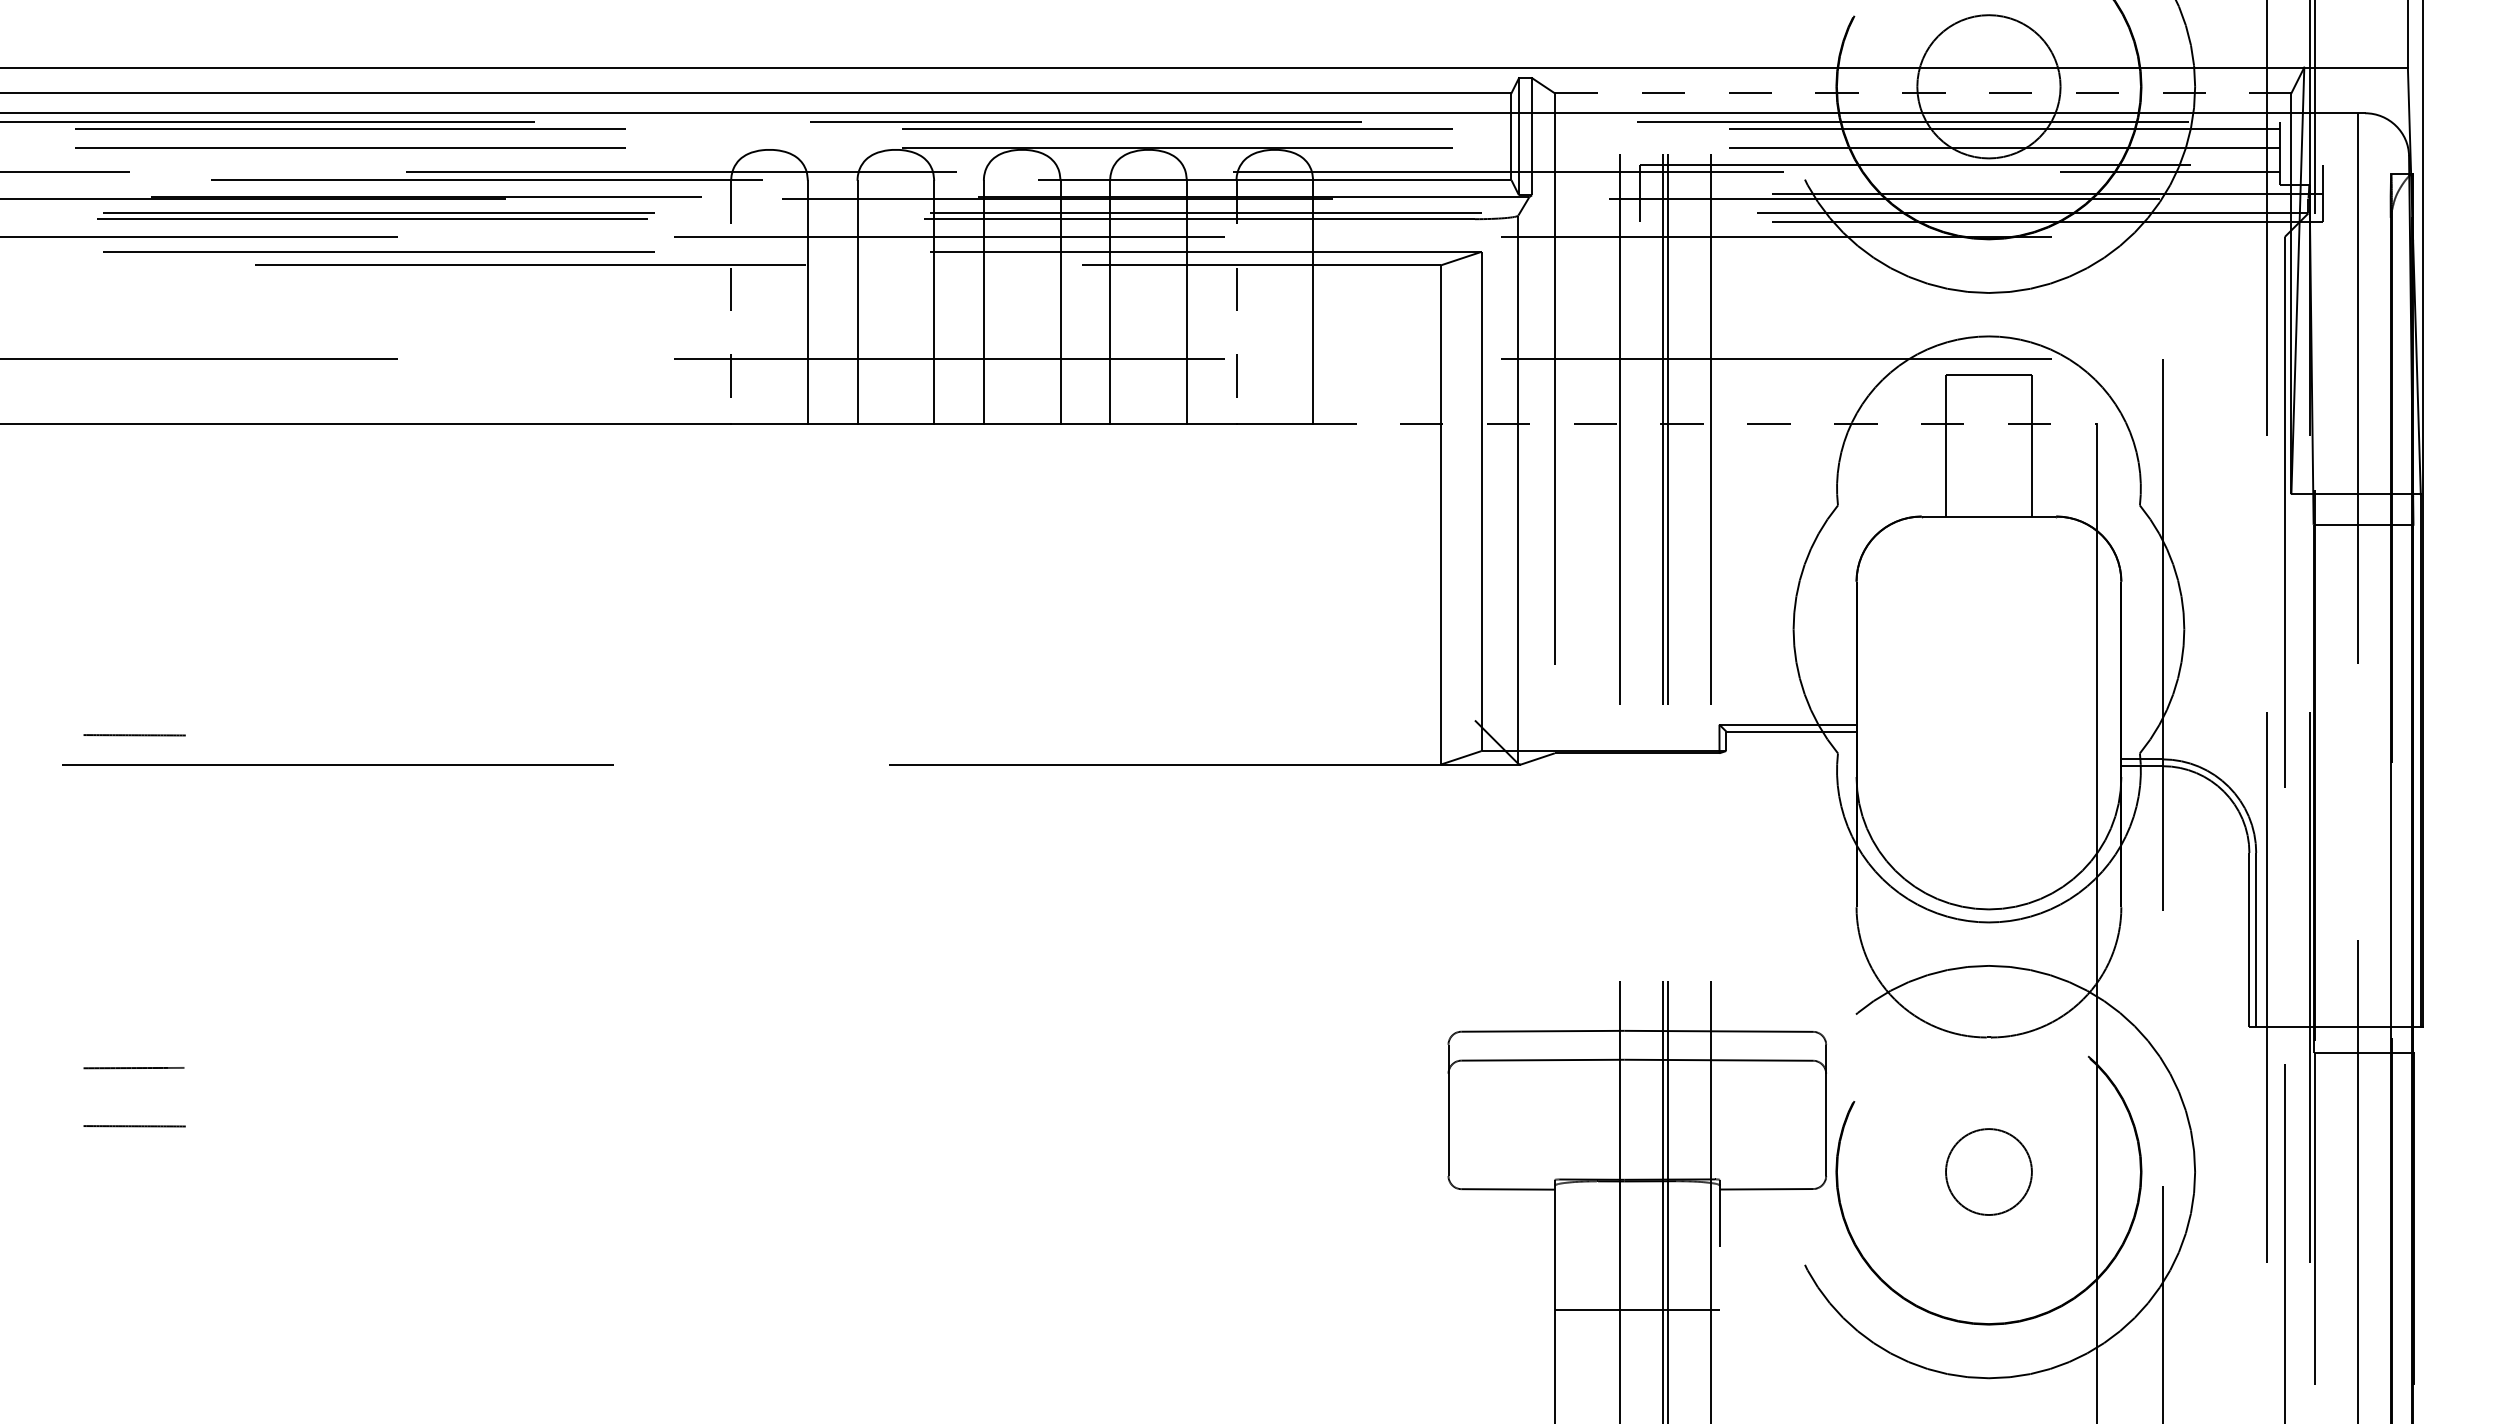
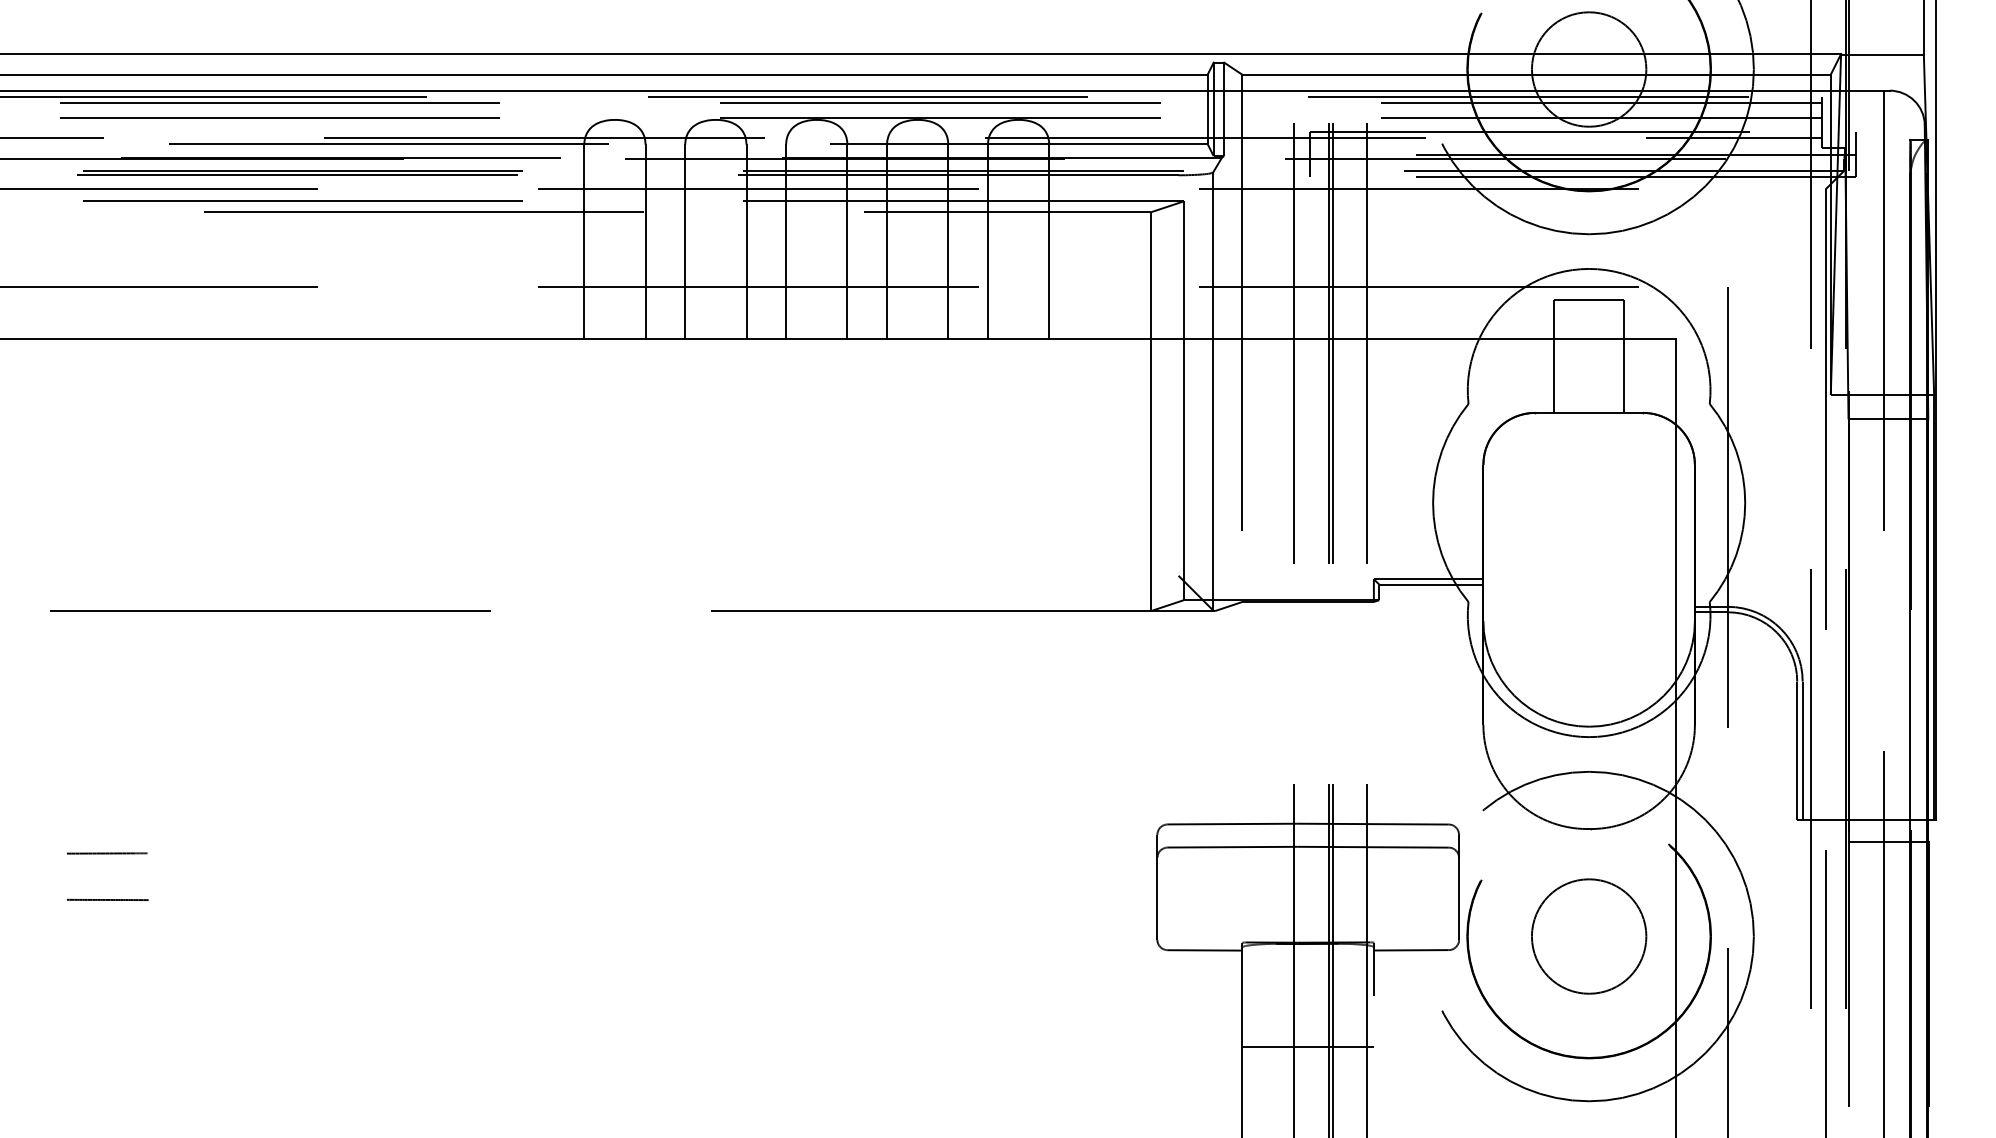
line: (1923, 93) -> (1536, 74), dashed -> solid
line: (731, 302) -> (584, 241), dashed -> solid
line: (1236, 302) -> (988, 241), dashed -> solid
line: (1705, 424) -> (1362, 339), dashed -> solid
line: (134, 735) -> (107, 587), removed
circle: (1988, 1171) -> (1588, 936), size x1.67

